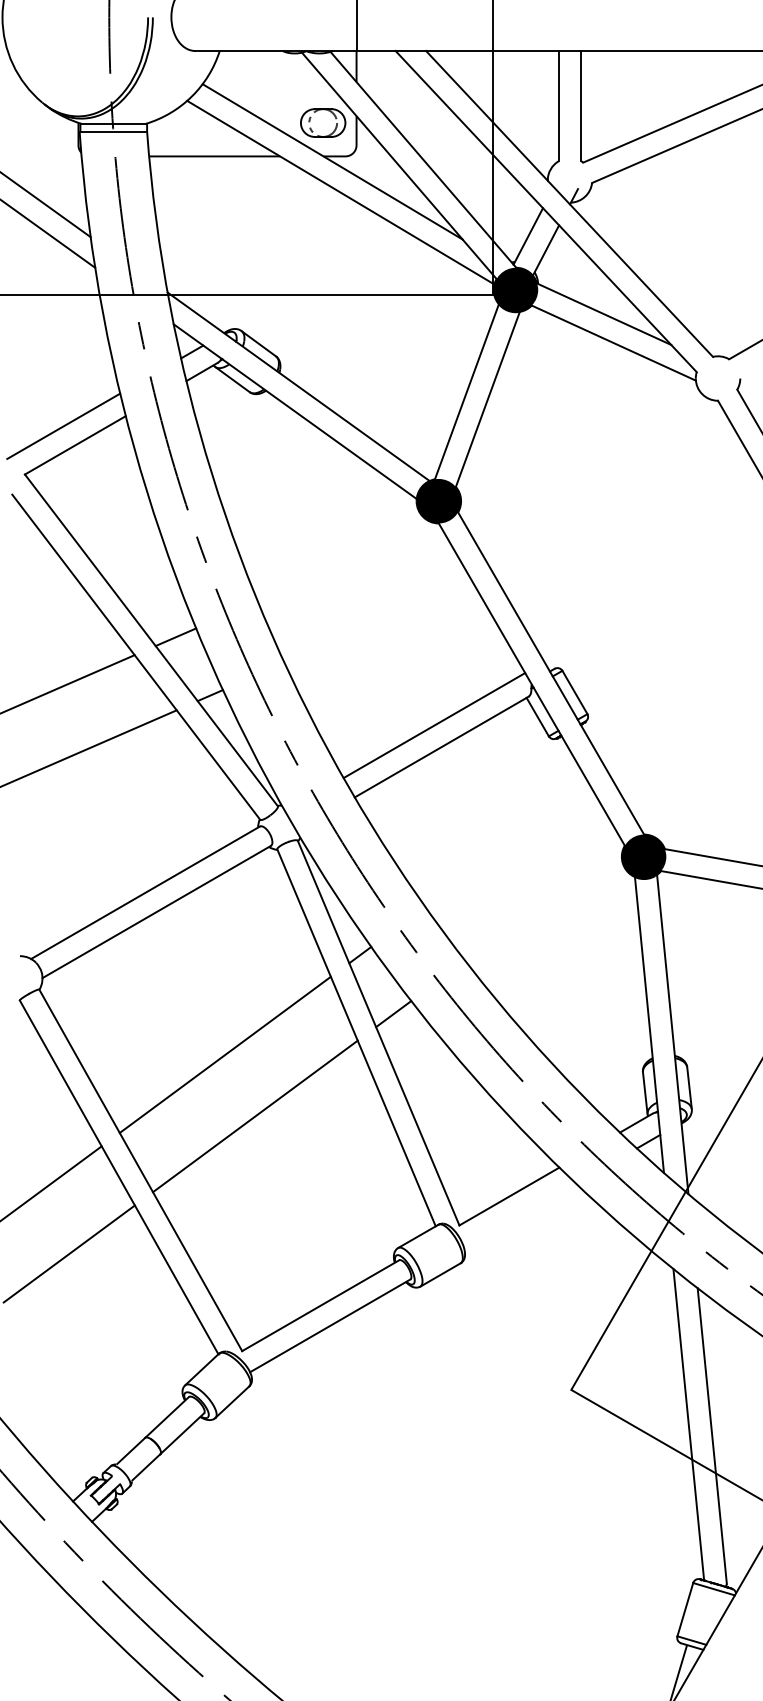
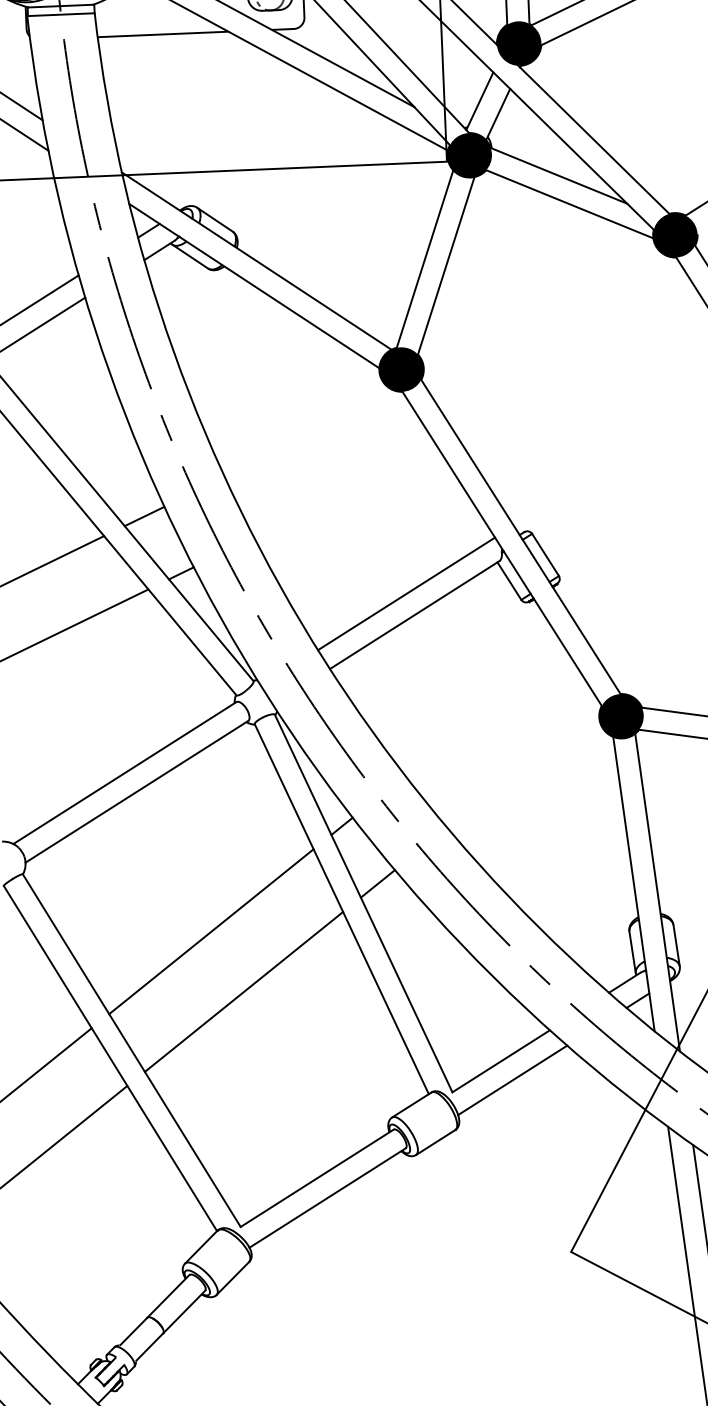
fill: (569, 180) -> (518, 43), added
fill: (717, 378) -> (674, 235), added
line: (520, 1215) -> (513, 1079), added

